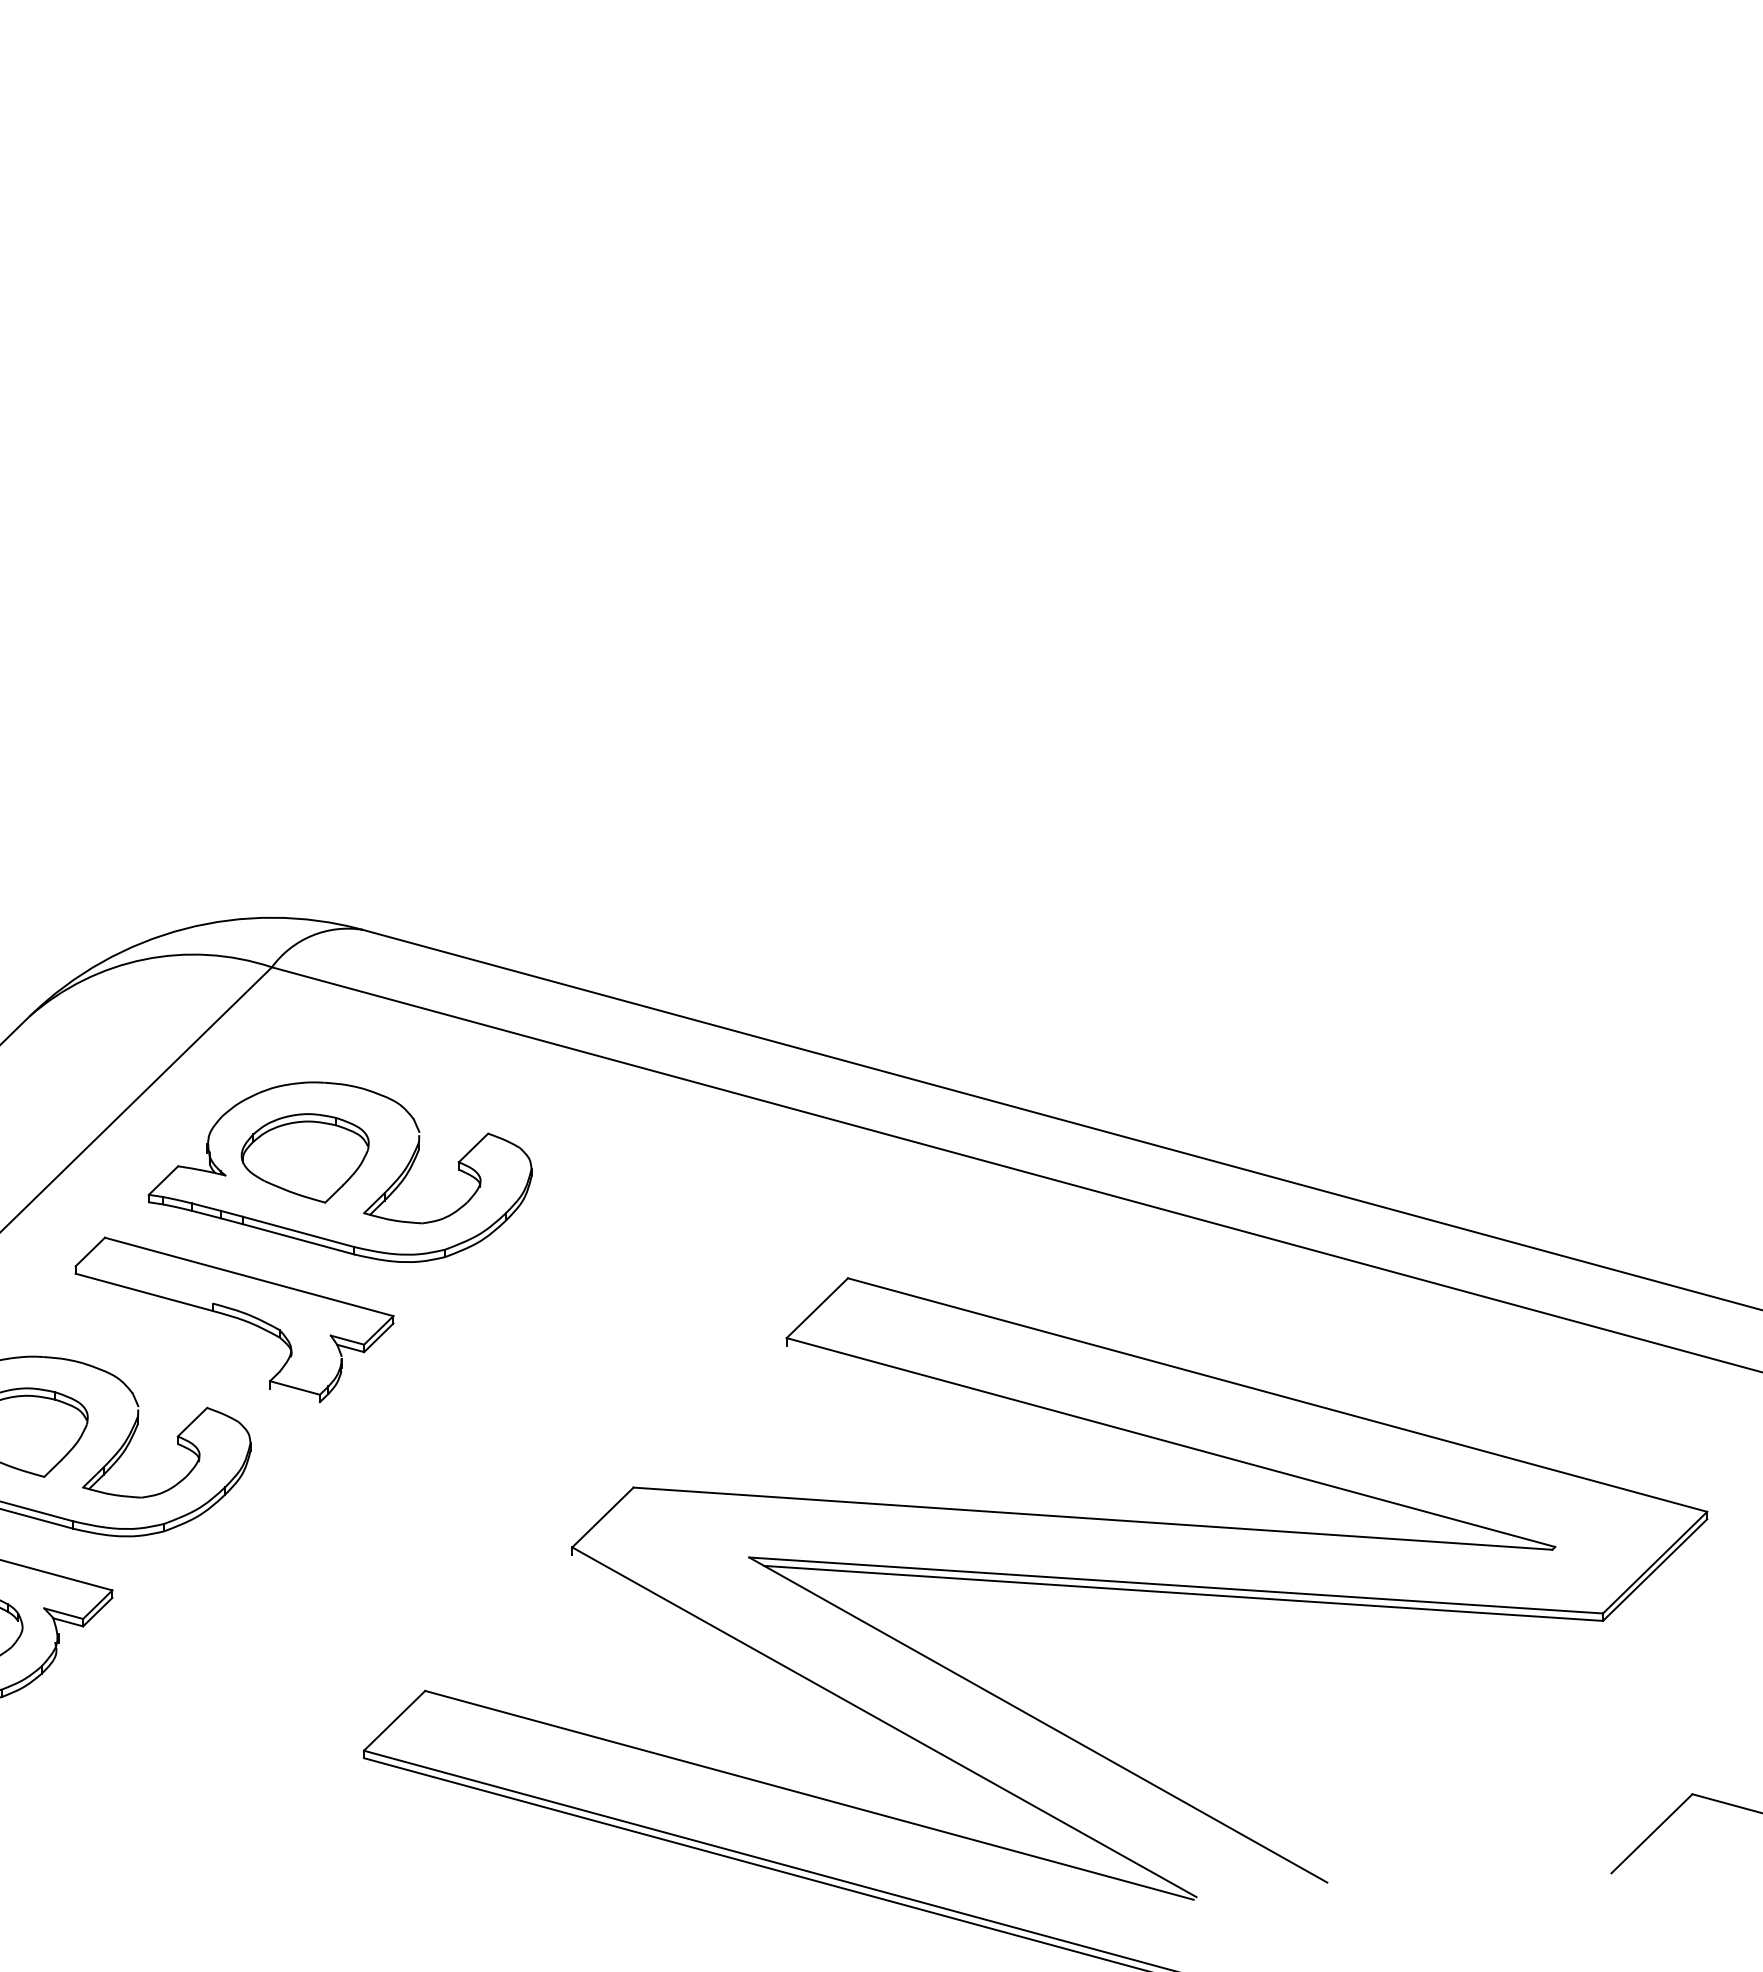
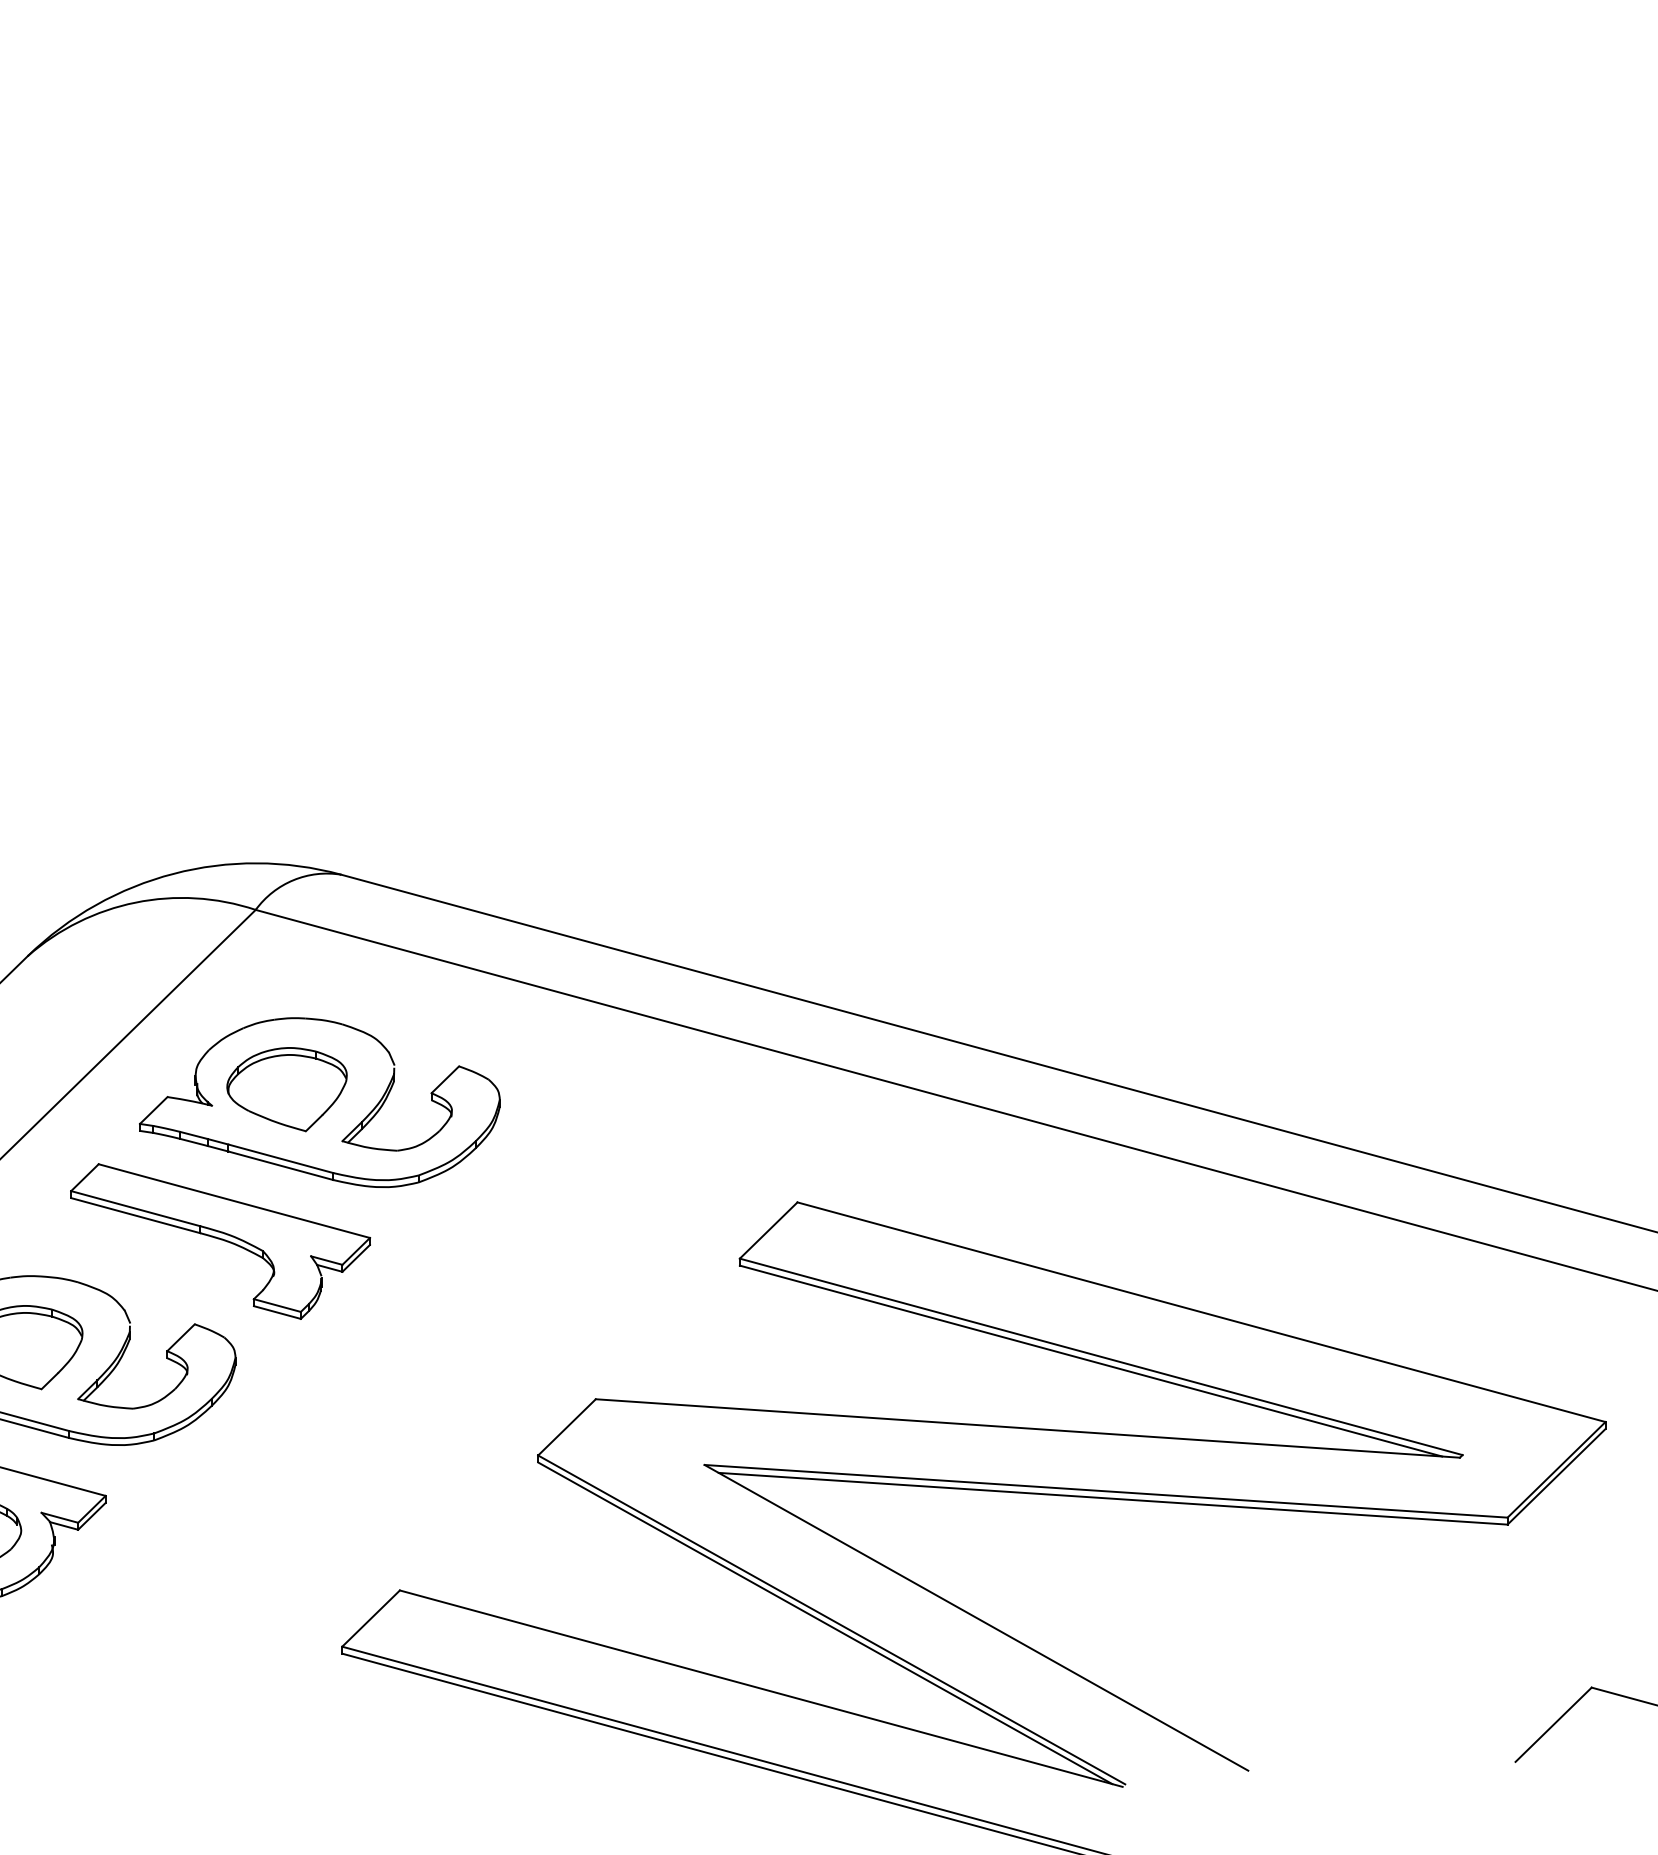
line: (144, 1284) -> (135, 1208), added
line: (294, 1395) -> (276, 1312), added
line: (1159, 1446) -> (1090, 1360), added
line: (877, 1726) -> (825, 1623), added

